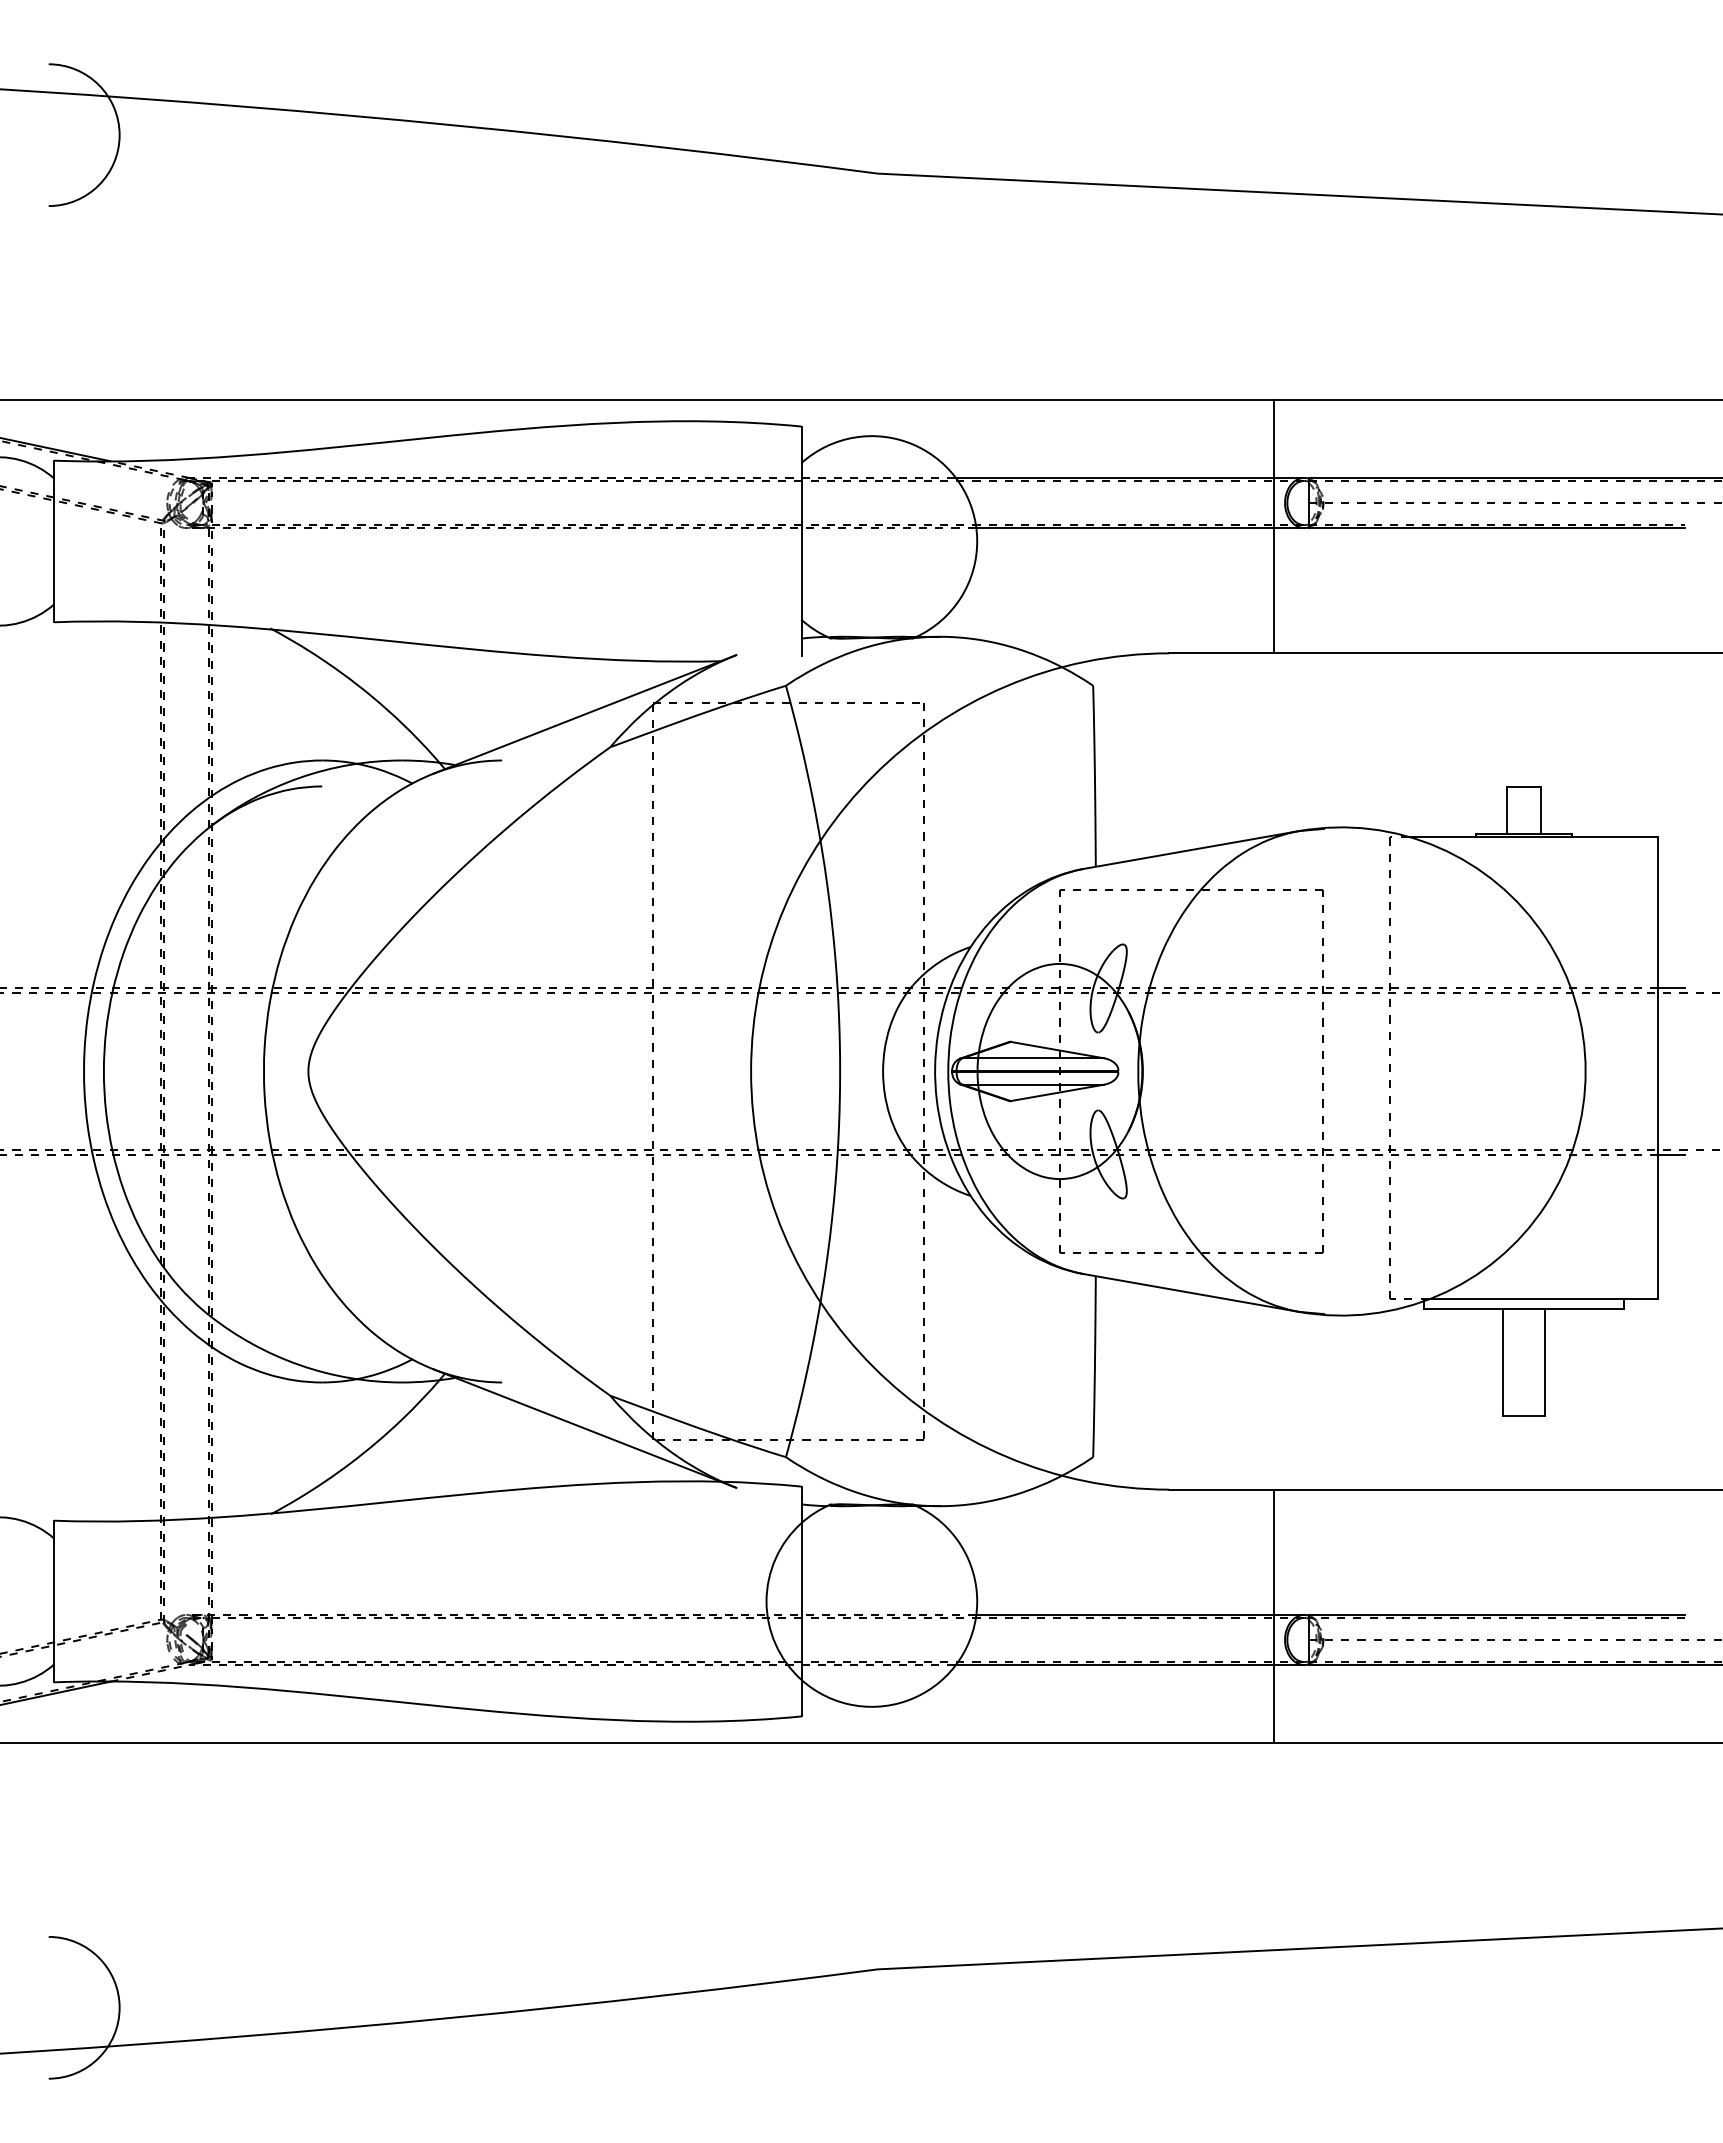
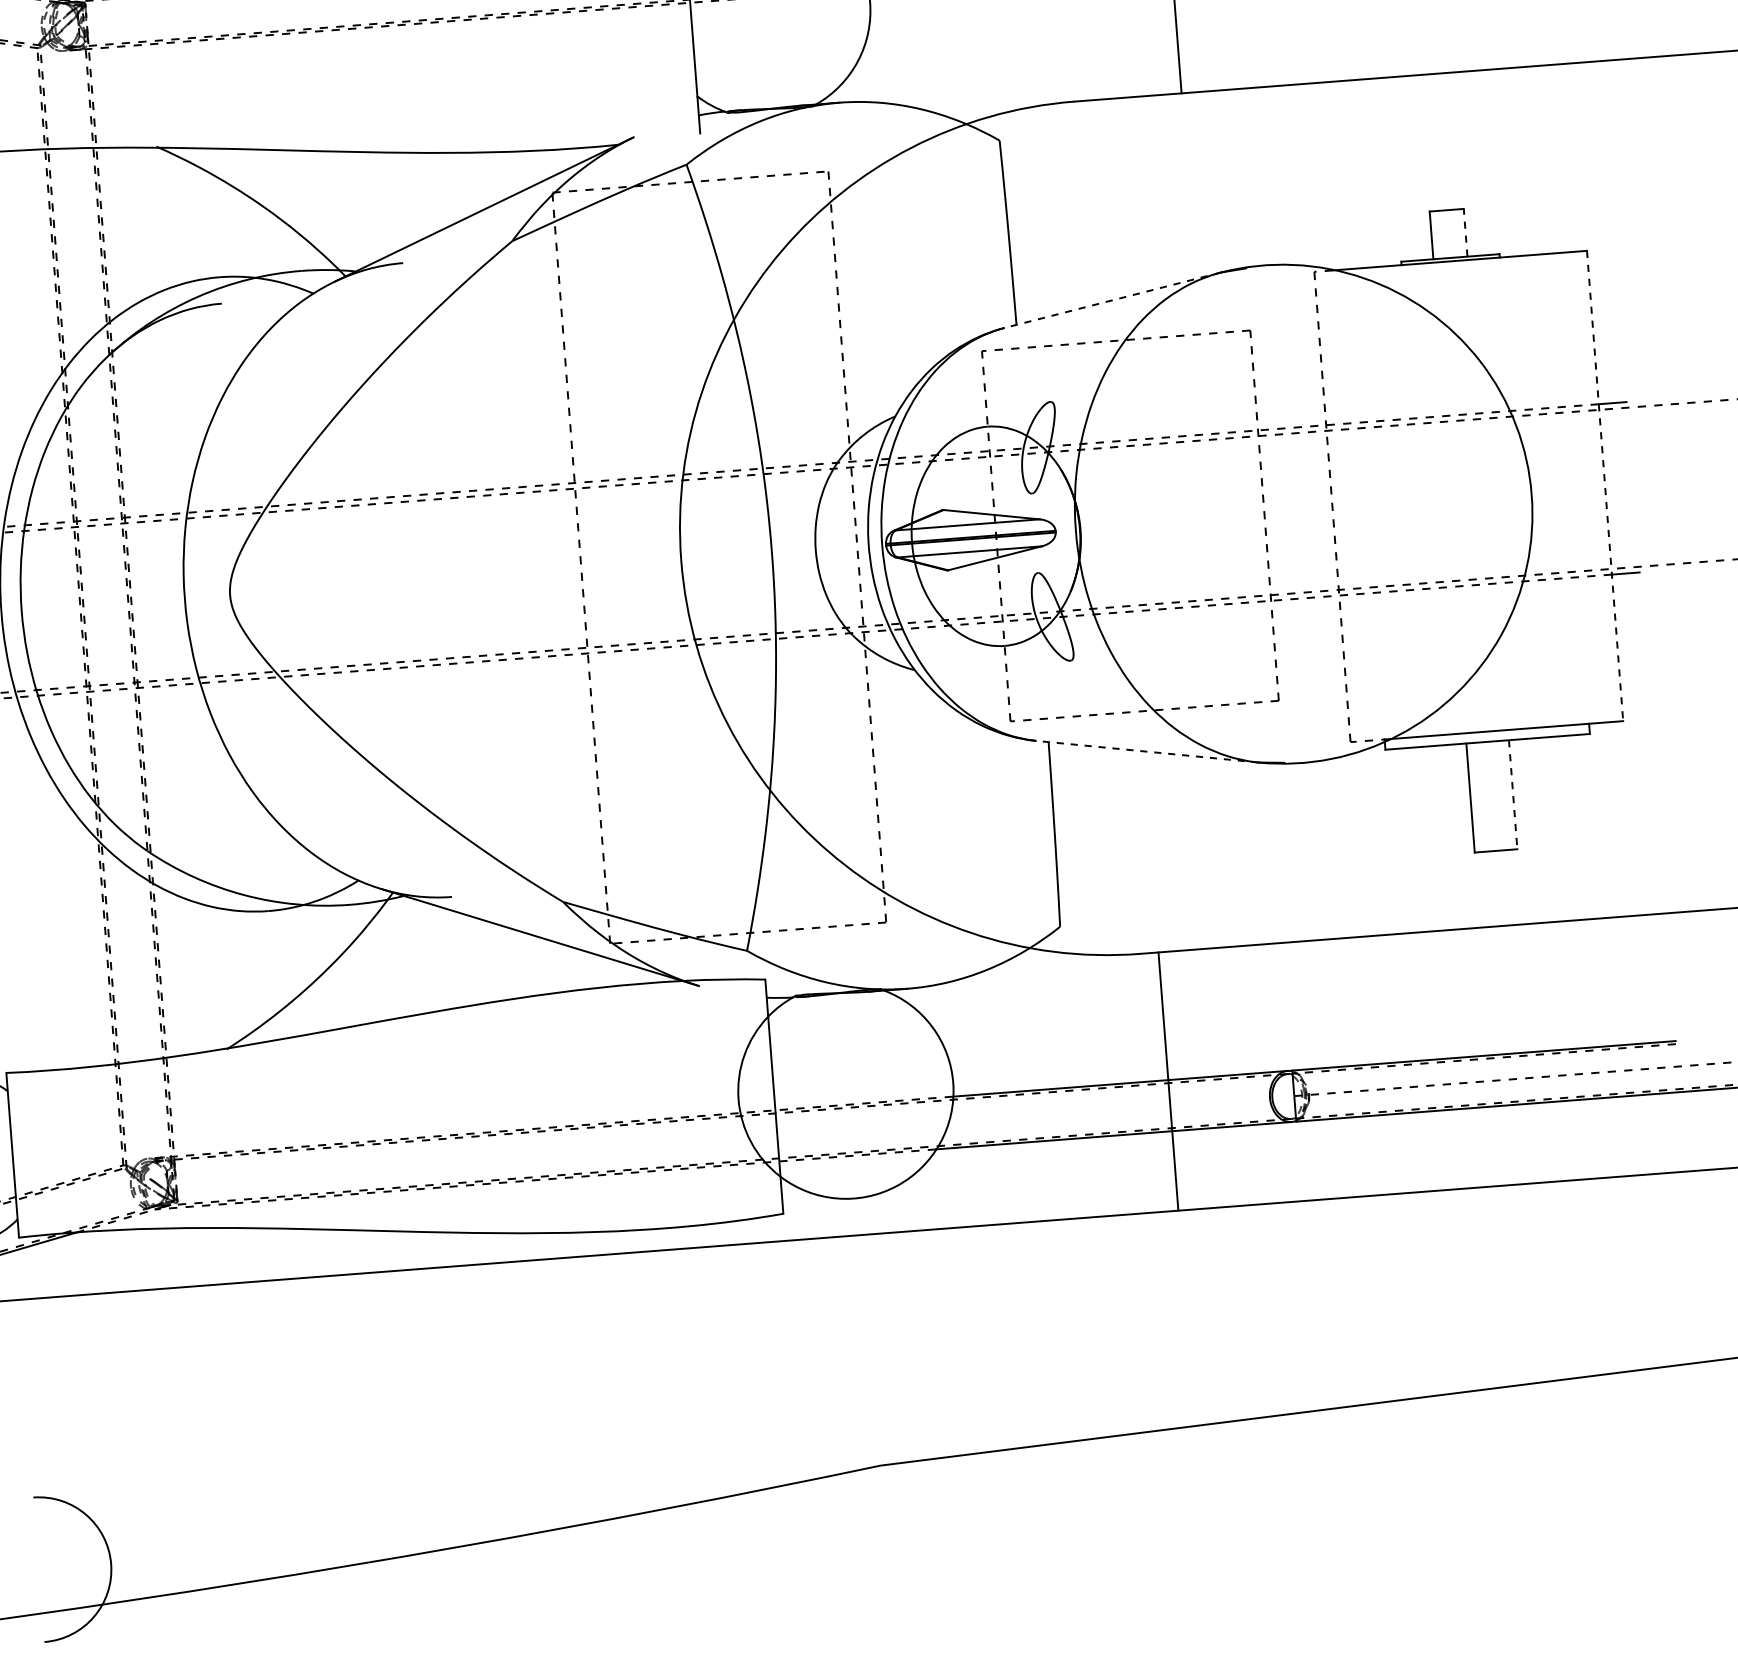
line: (1540, 810) -> (1465, 232), solid -> dashed
line: (1191, 850) -> (1112, 300), solid -> dashed
line: (1657, 1068) -> (1604, 486), solid -> dashed
line: (1191, 1292) -> (1147, 751), solid -> dashed
line: (1545, 1362) -> (1513, 794), solid -> dashed
line: (1274, 1616) -> (1168, 1081), moved

